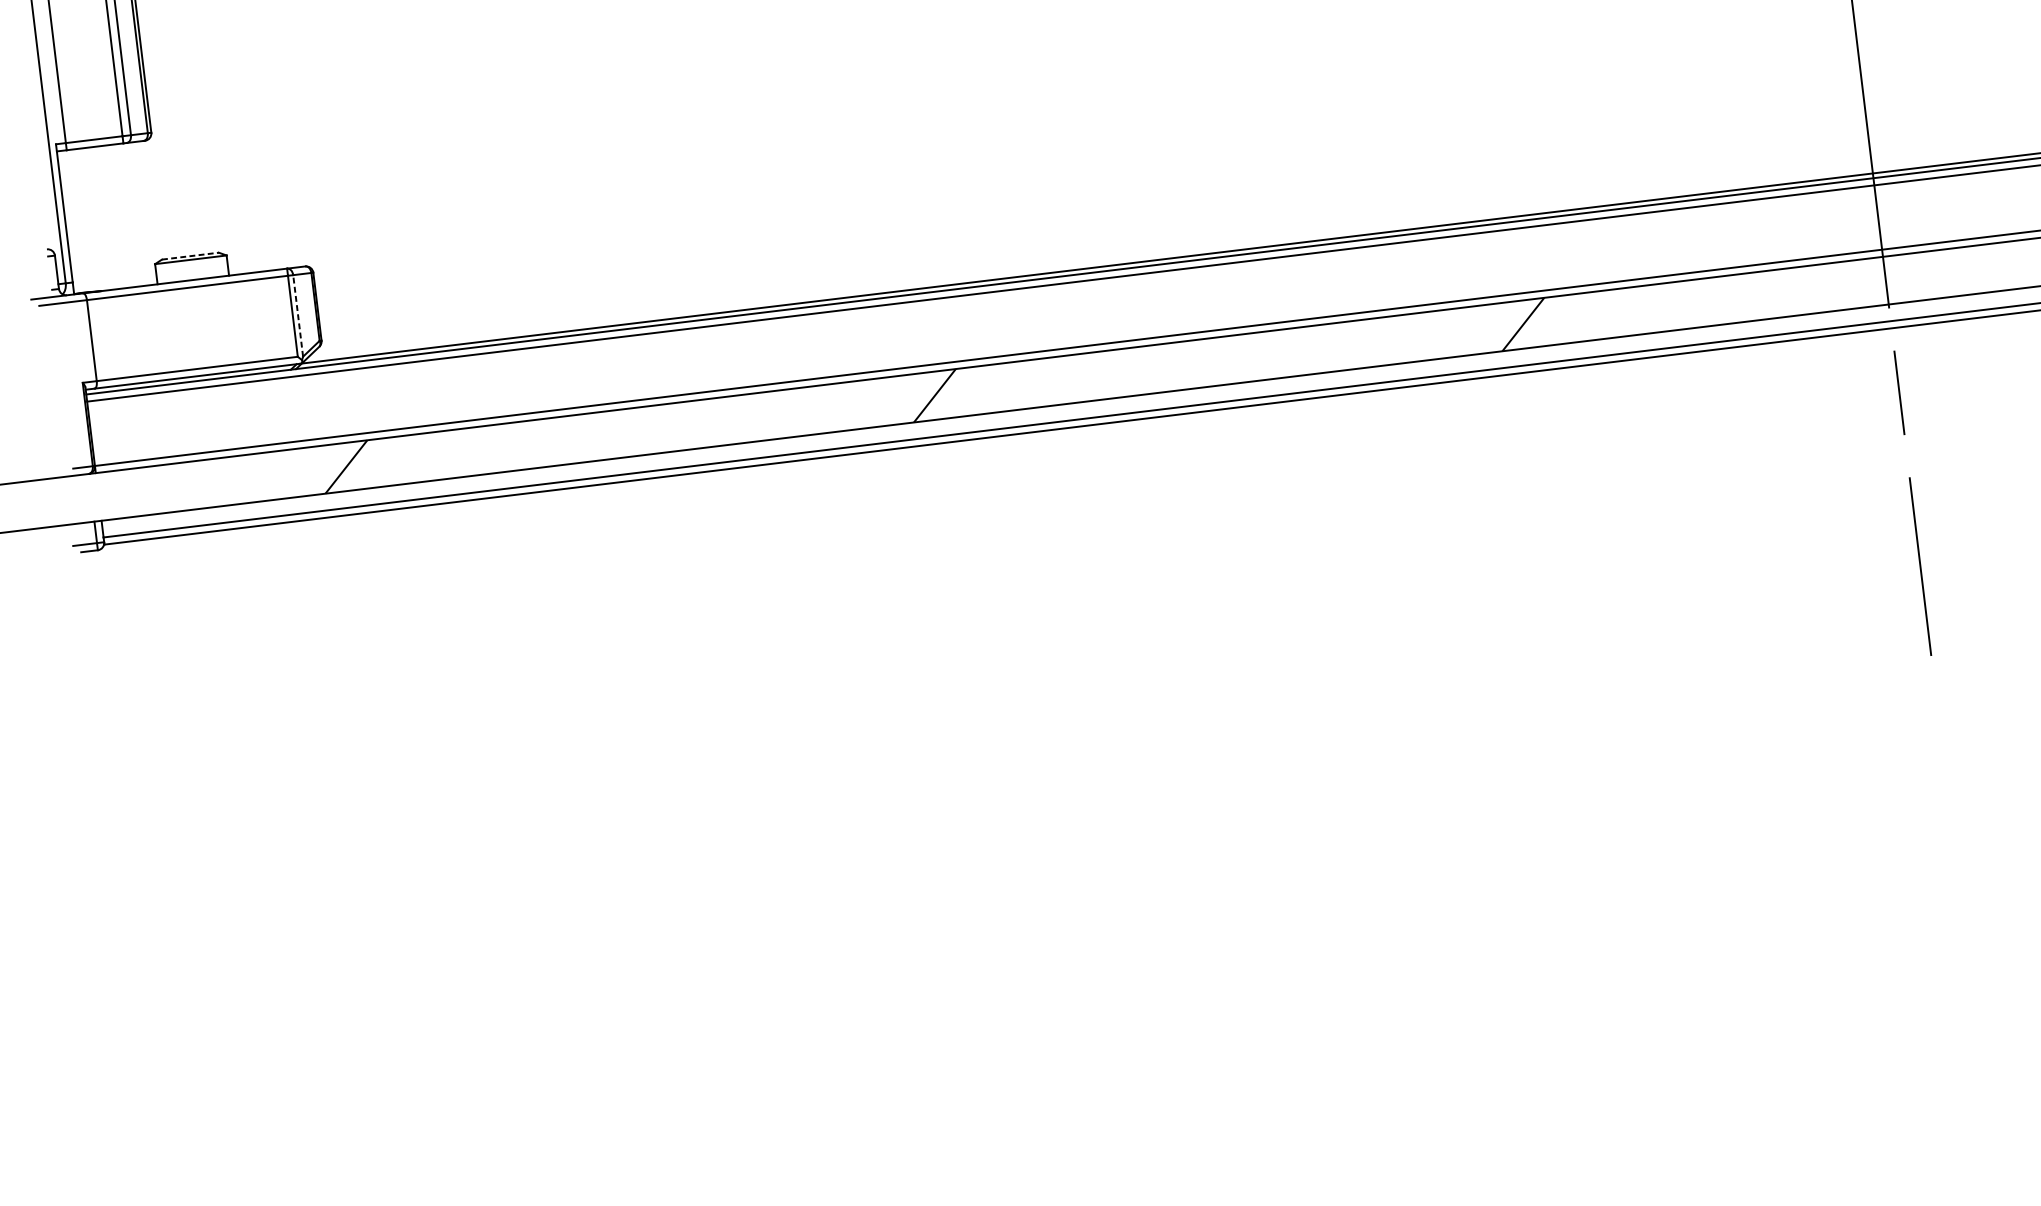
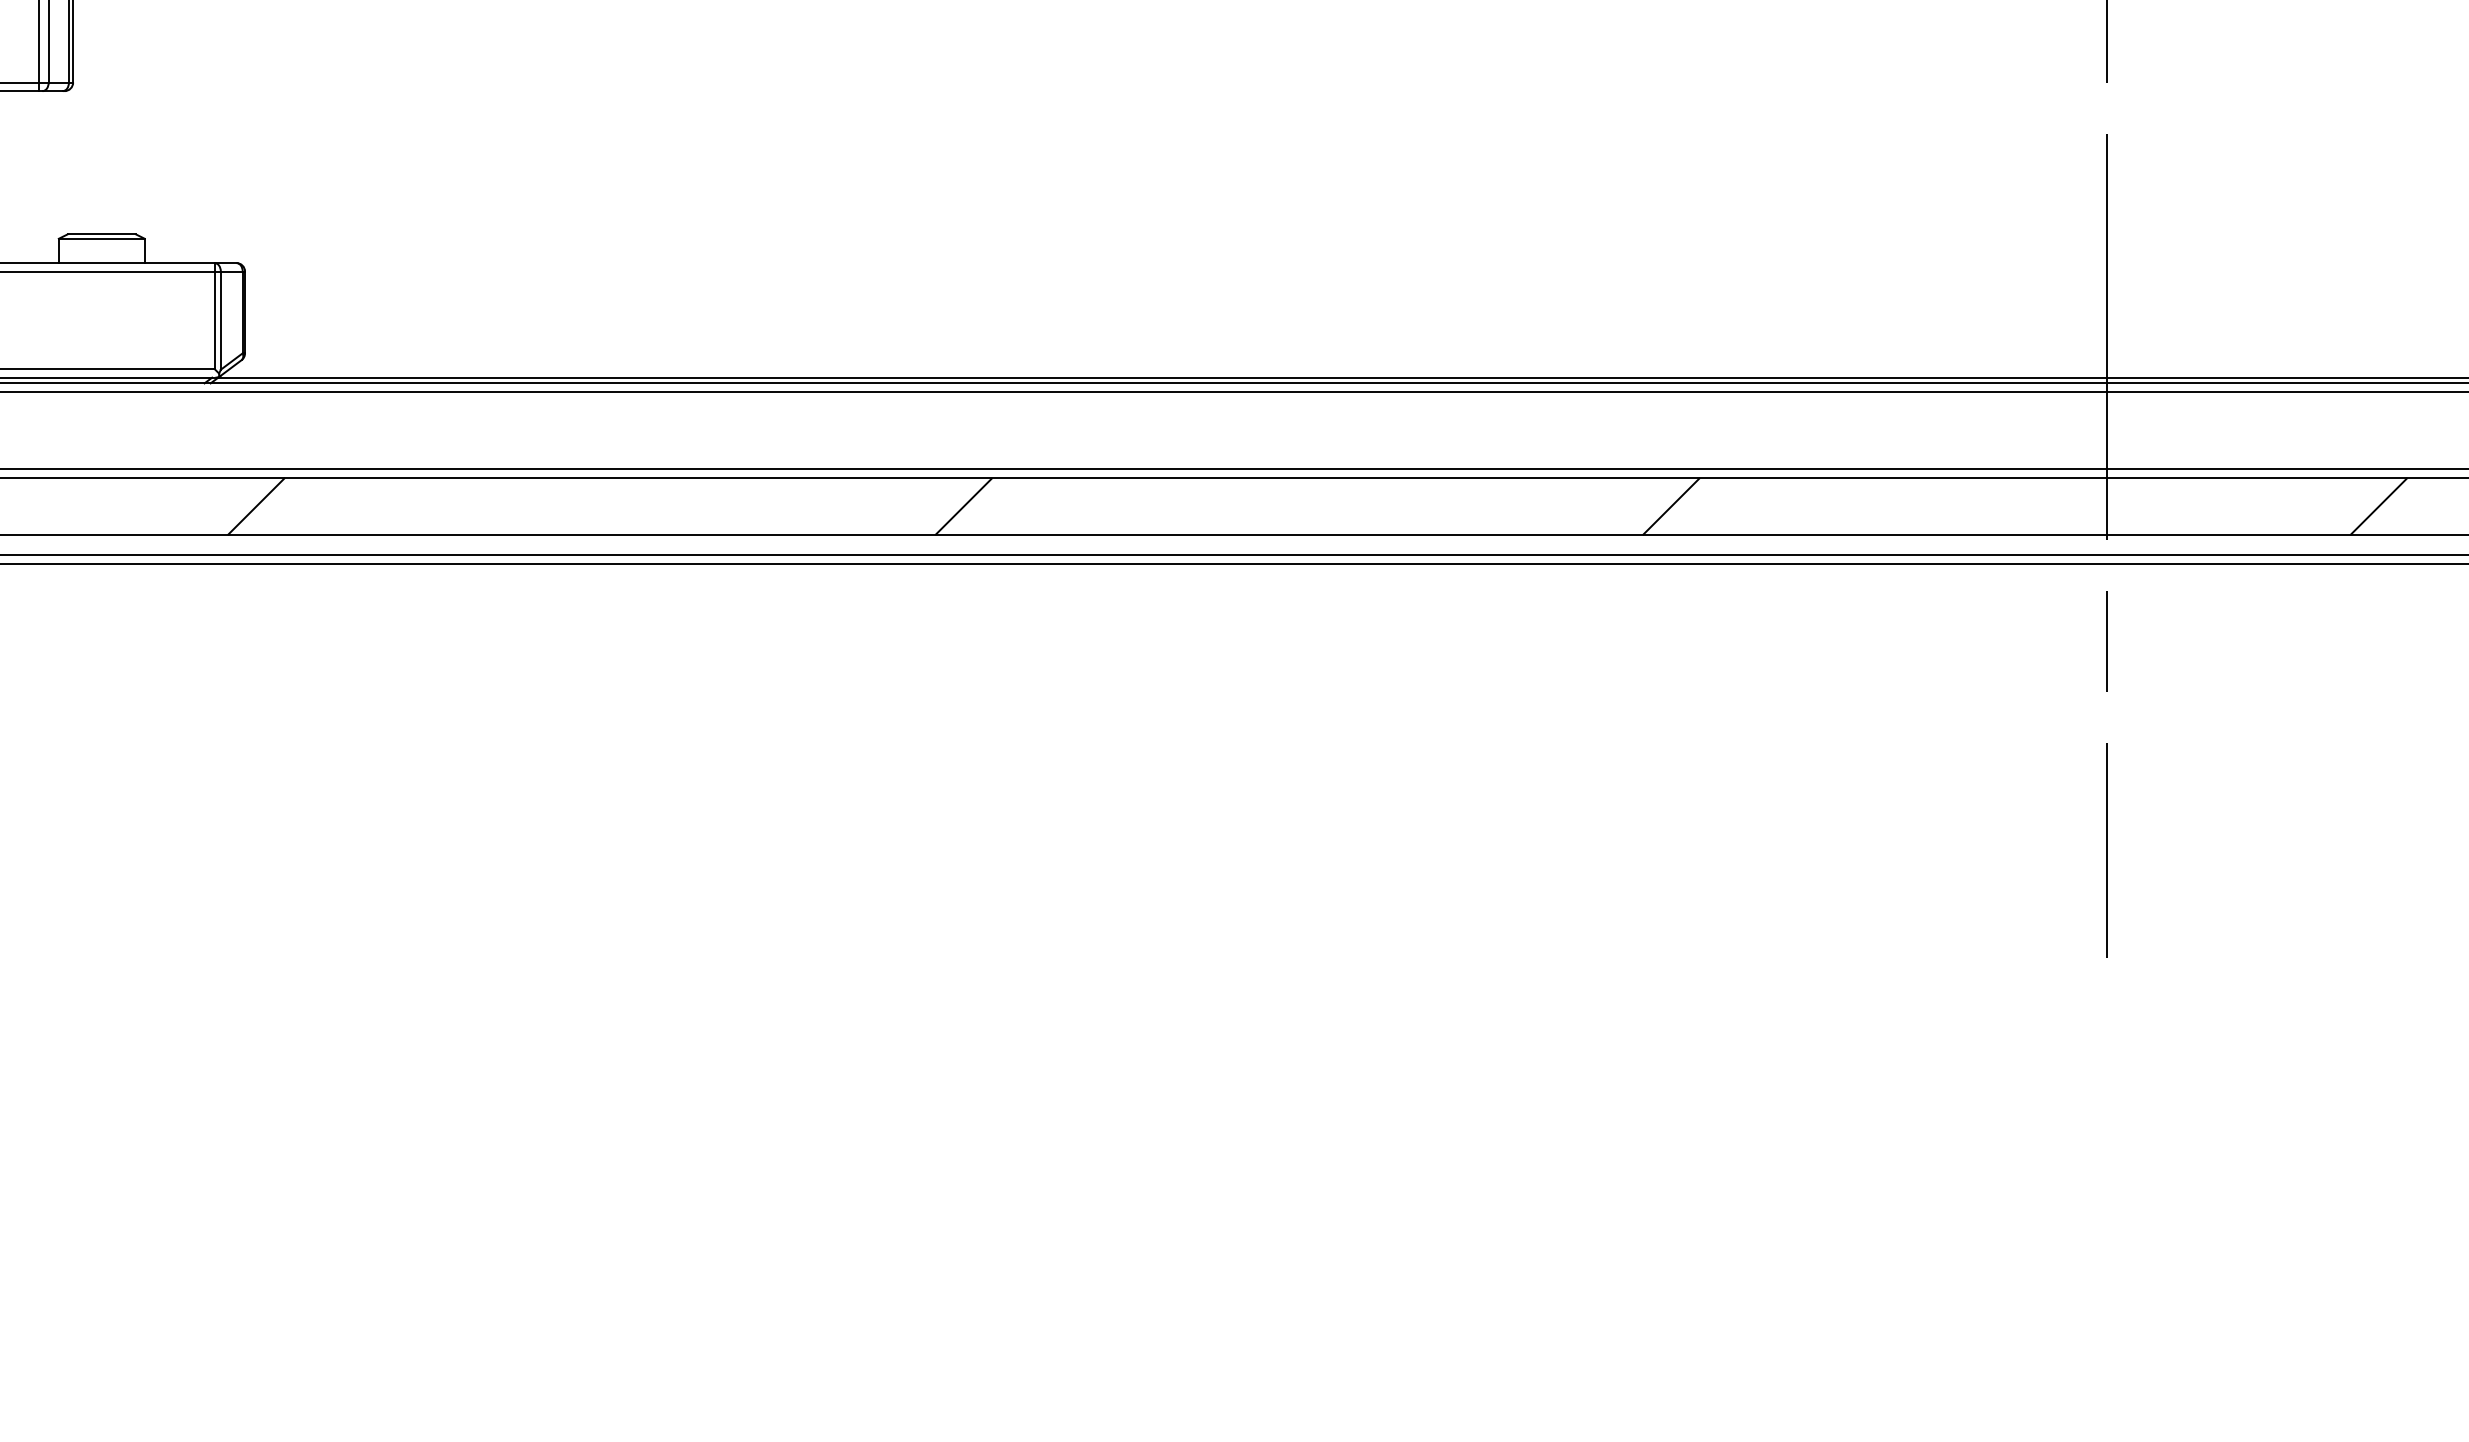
line: (191, 256) -> (102, 234), dashed -> solid
line: (297, 315) -> (220, 320), dashed -> solid

